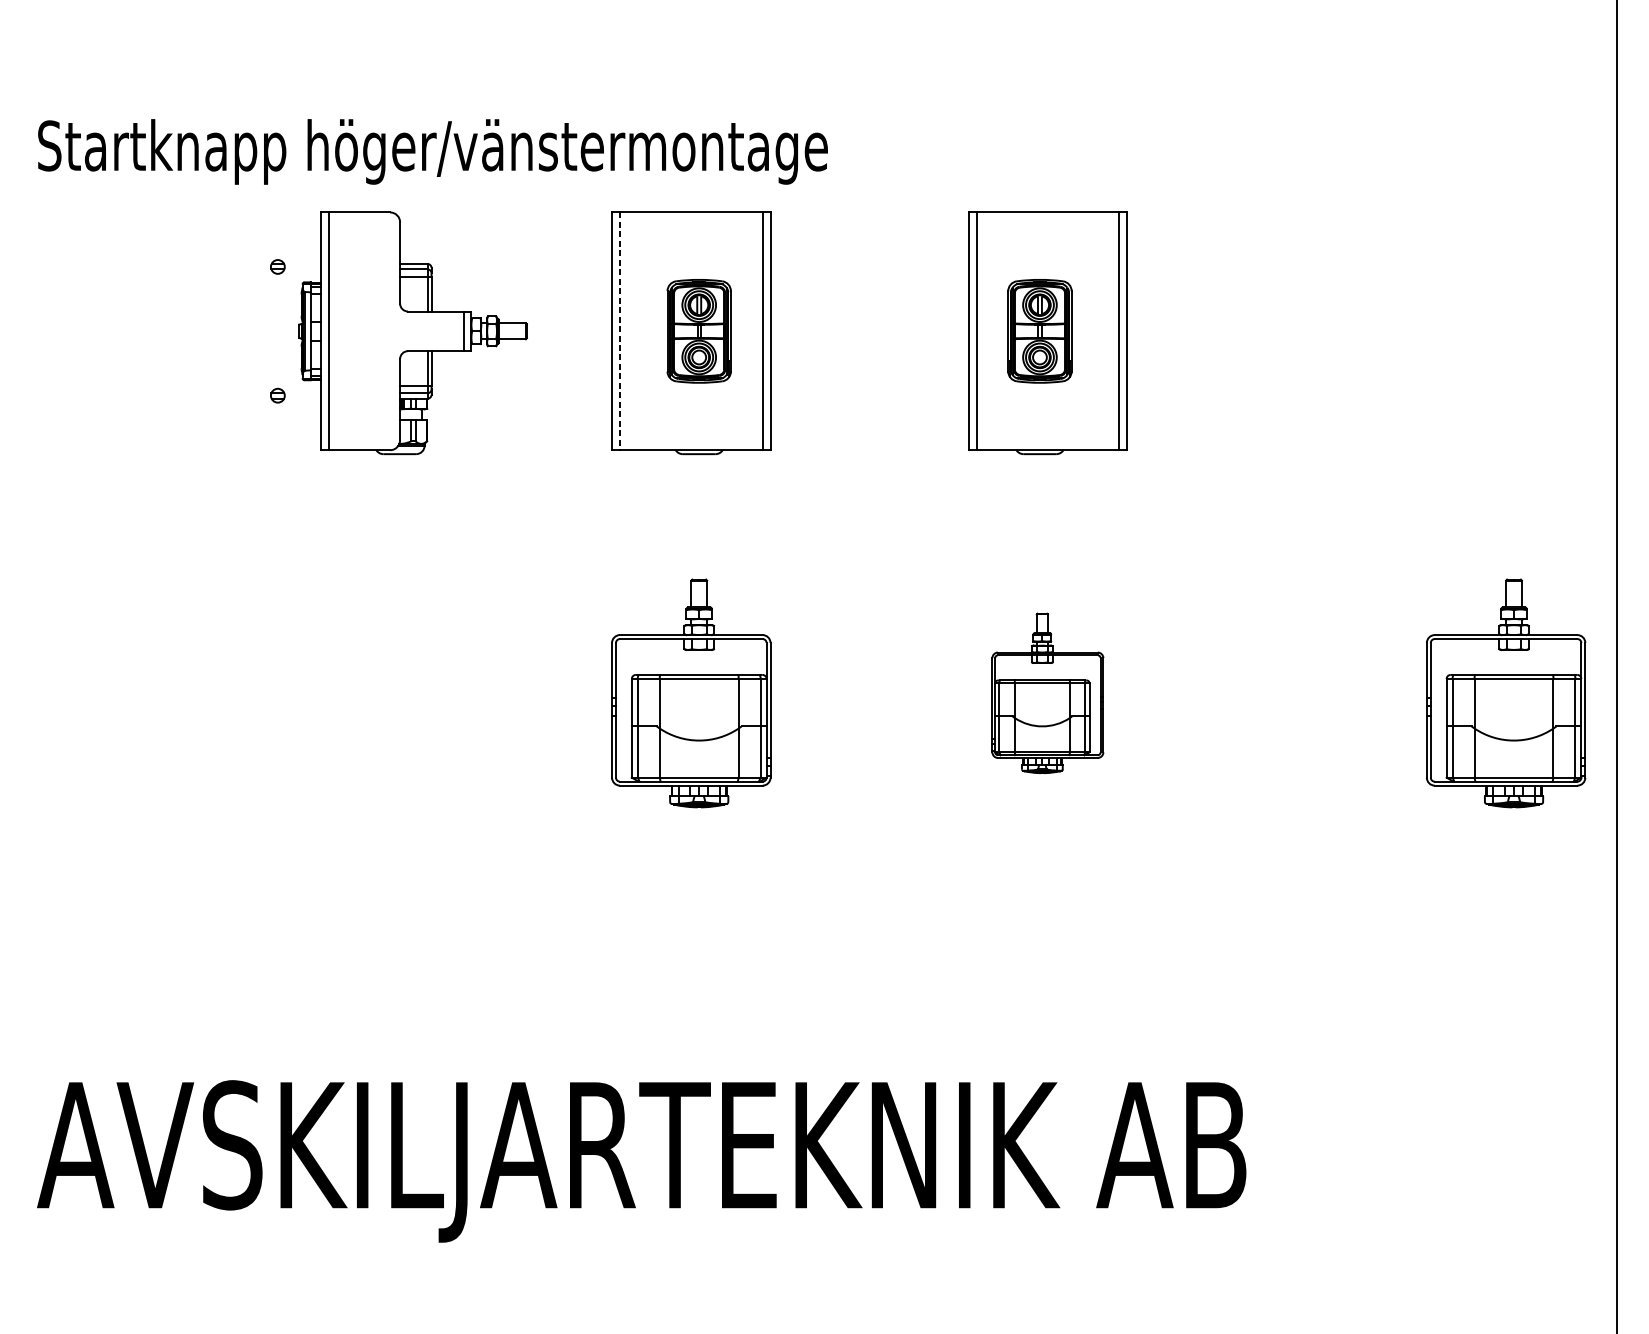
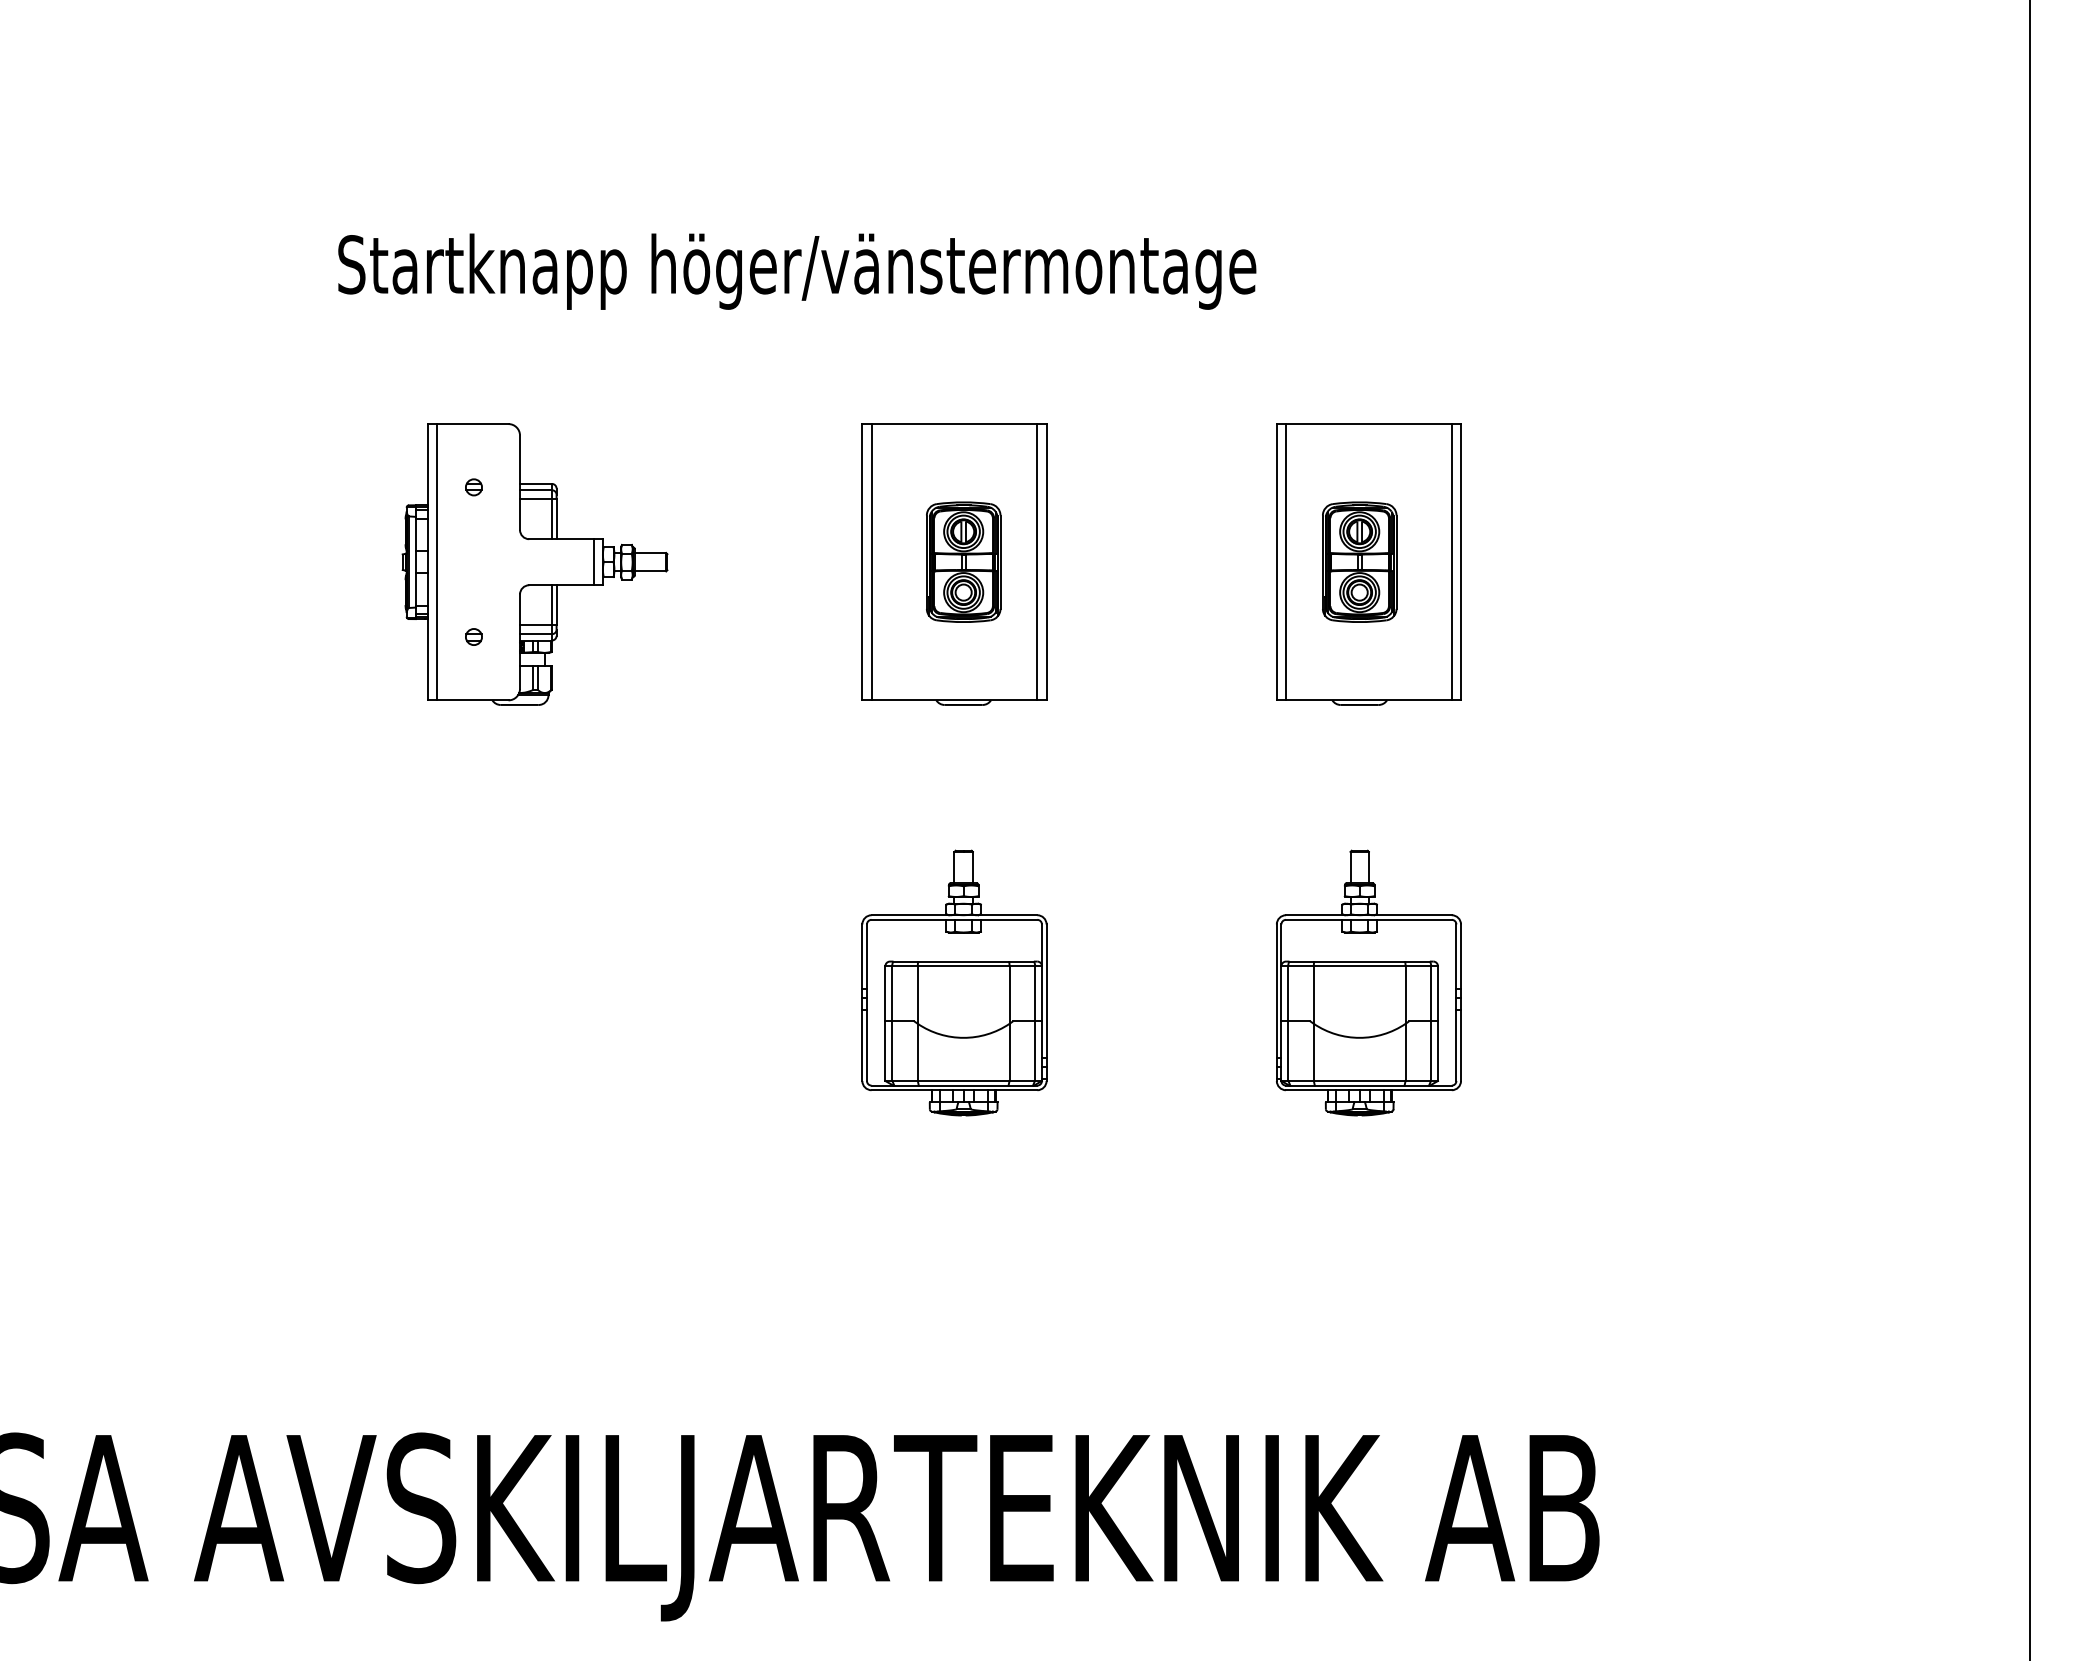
text: (433, 151) -> (797, 271), moved
line: (619, 331) -> (871, 562), dashed -> solid
part: (412, 333) -> (534, 564), moved
part: (1047, 692) -> (1368, 982), size x1.43
part: (1506, 692) -> (1901, 982), removed

